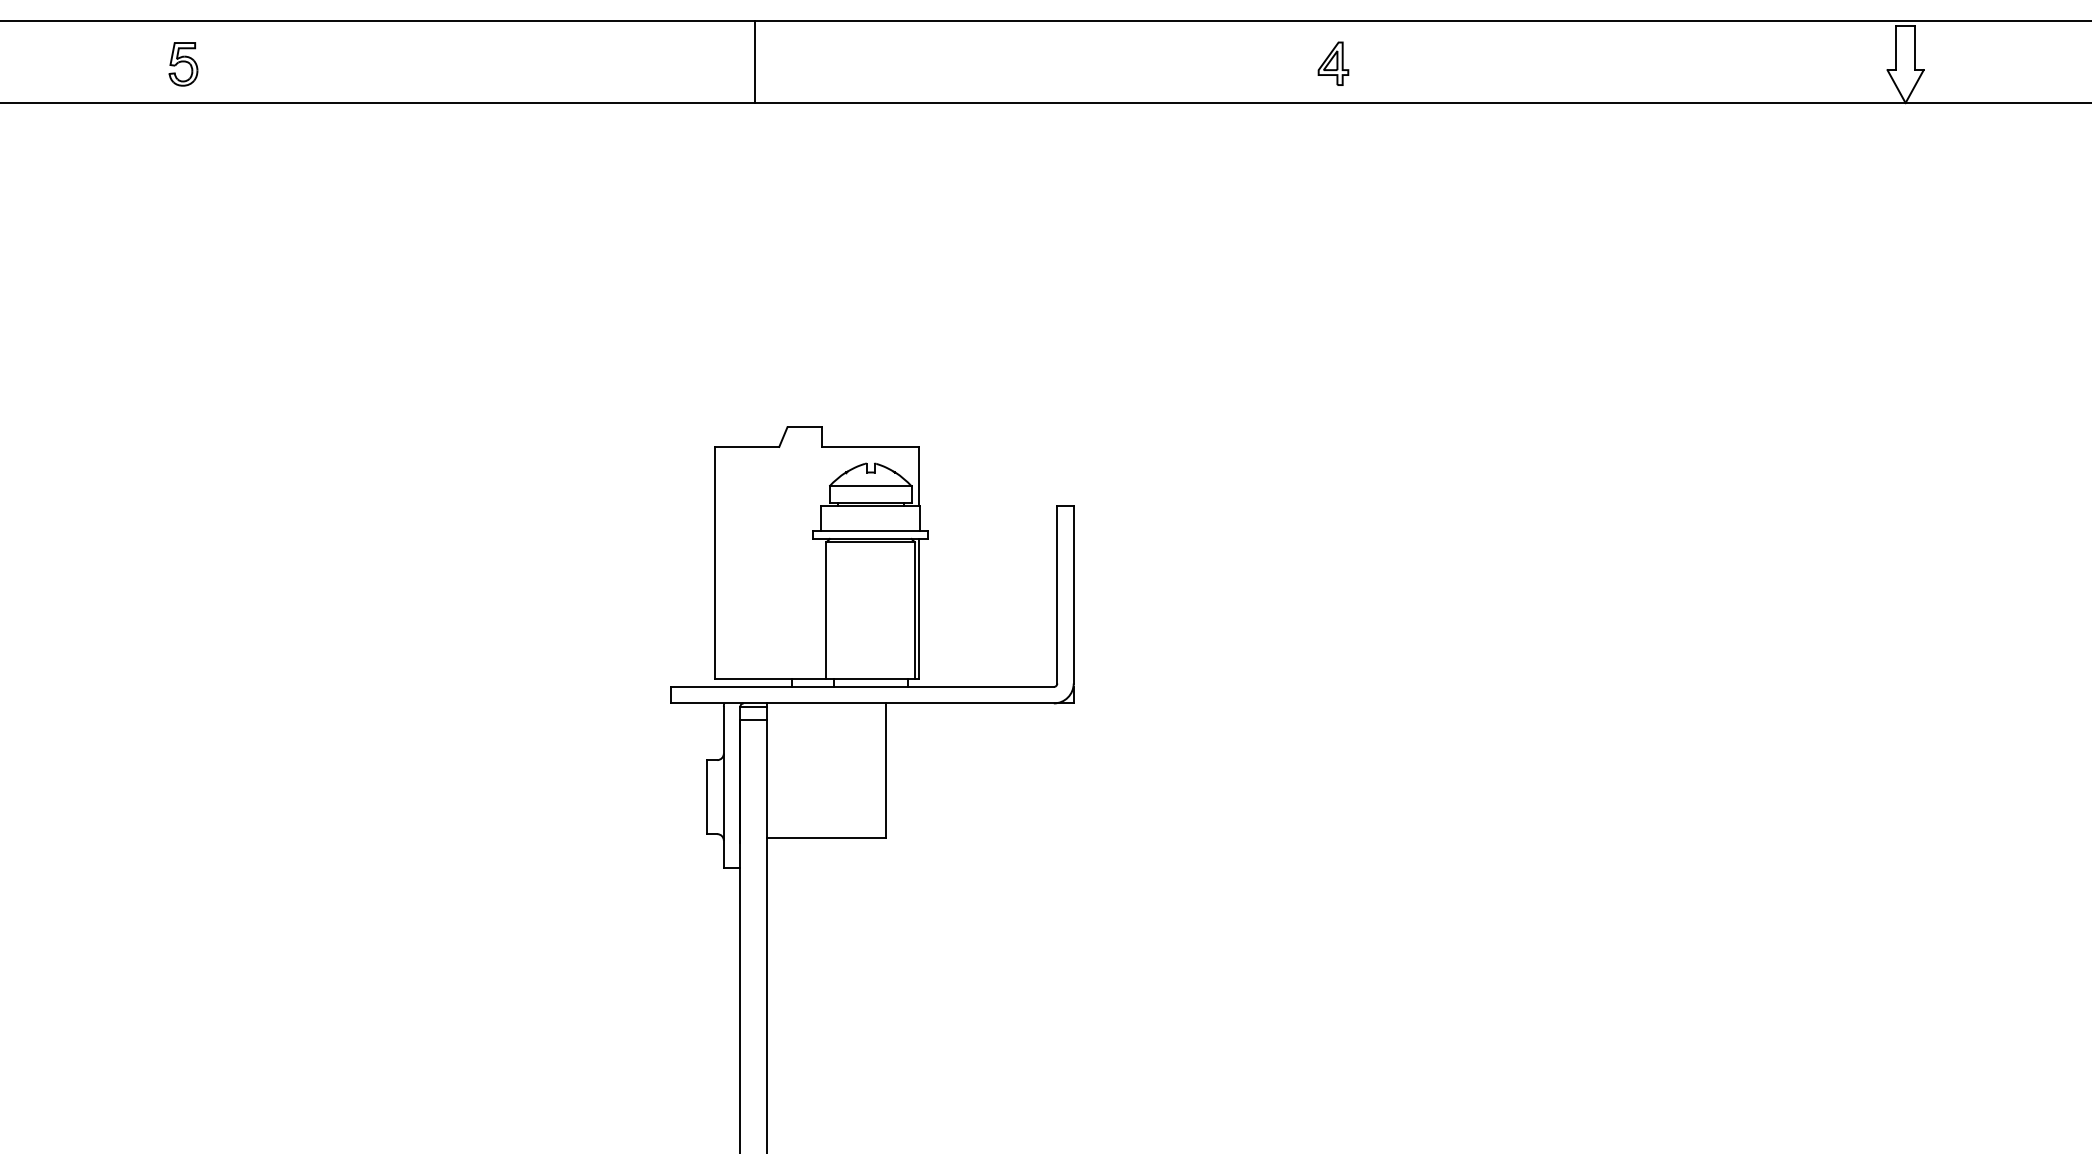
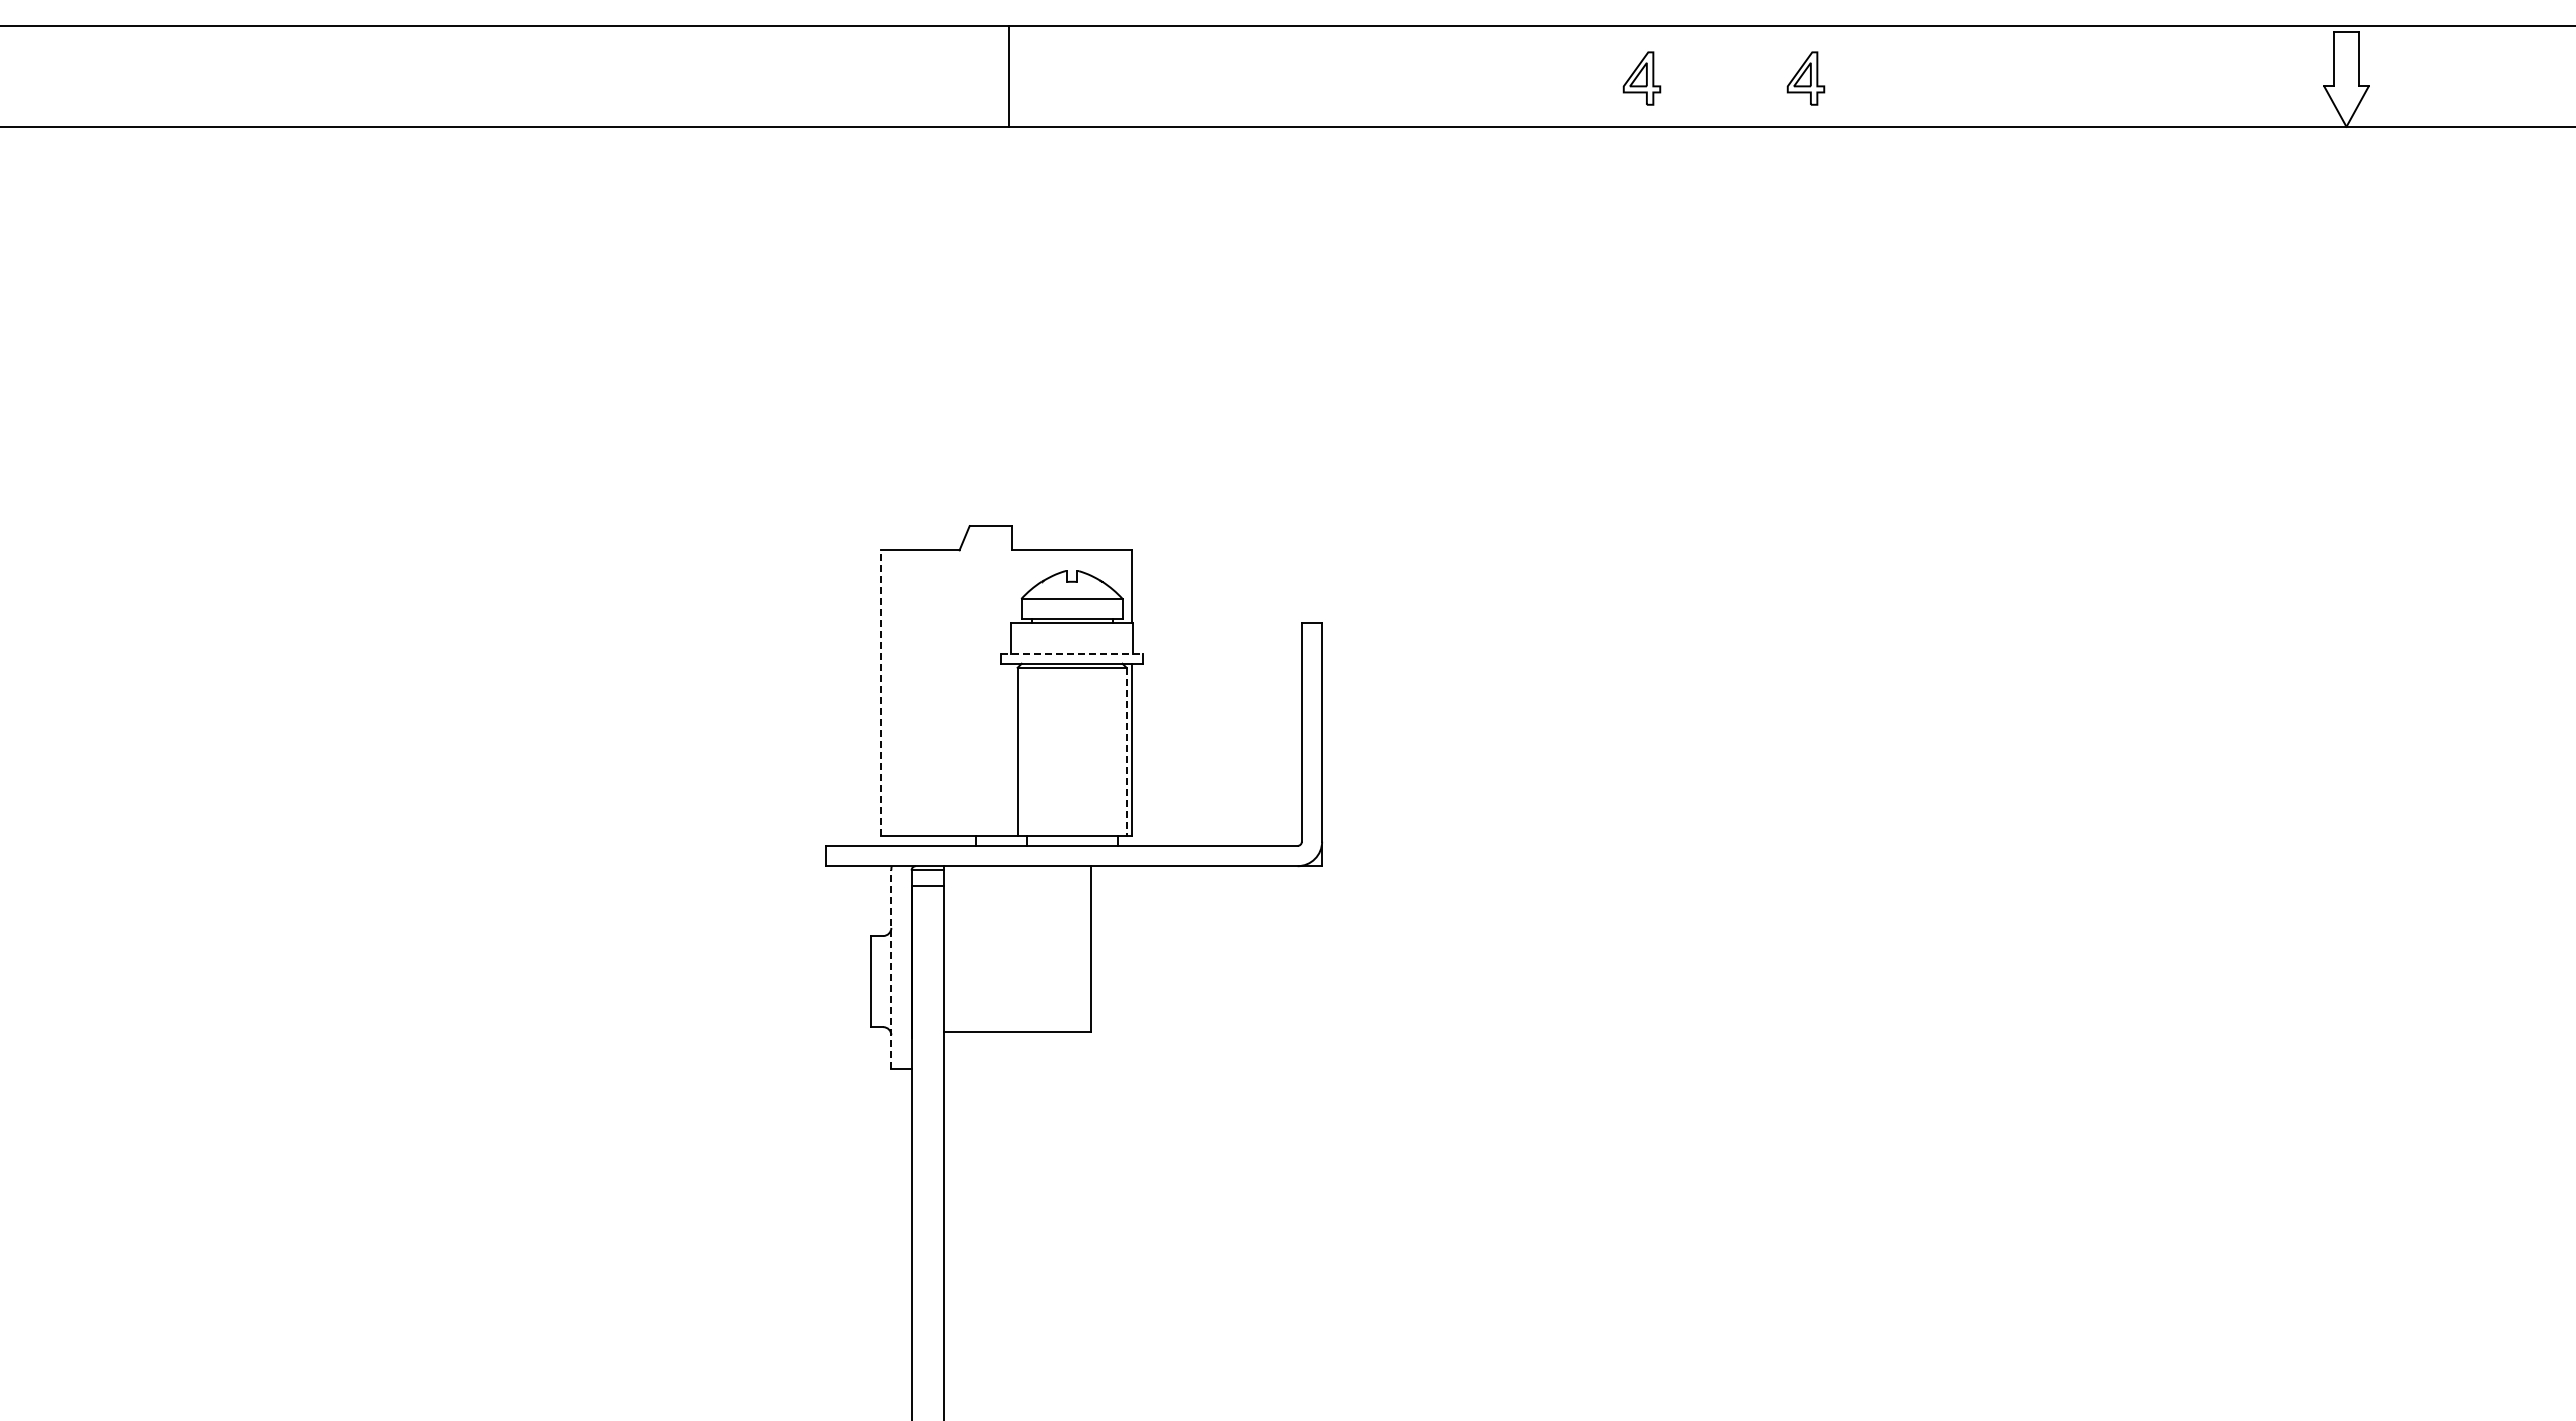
line: (754, 61) -> (1009, 75), moved
part: (1466, 63) -> (1805, 78), added
part: (183, 64) -> (225, 79), removed
line: (870, 530) -> (1072, 653), solid -> dashed
line: (715, 563) -> (880, 693), solid -> dashed
line: (914, 611) -> (1126, 752), solid -> dashed
line: (724, 787) -> (891, 969), solid -> dashed

